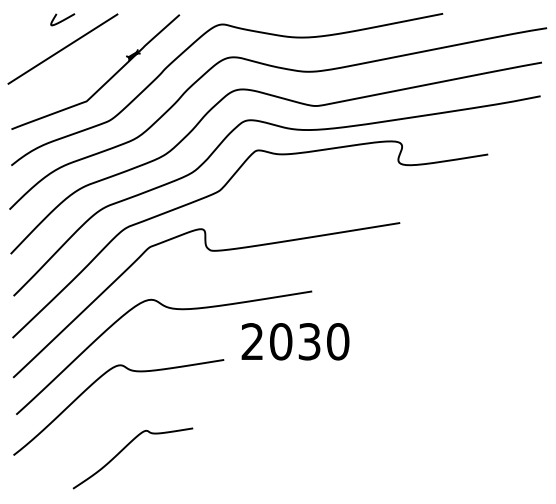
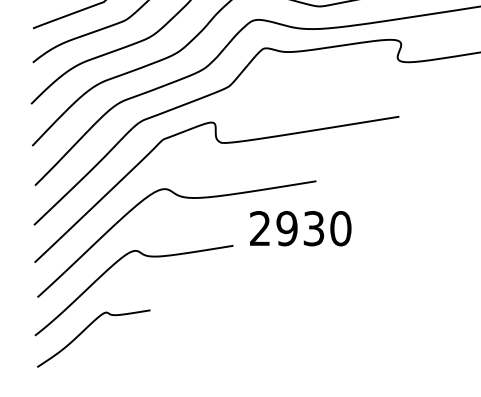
text: (280, 341) -> (286, 228), 2030 -> 2930
curve: (124, 449) -> (85, 330), moved

